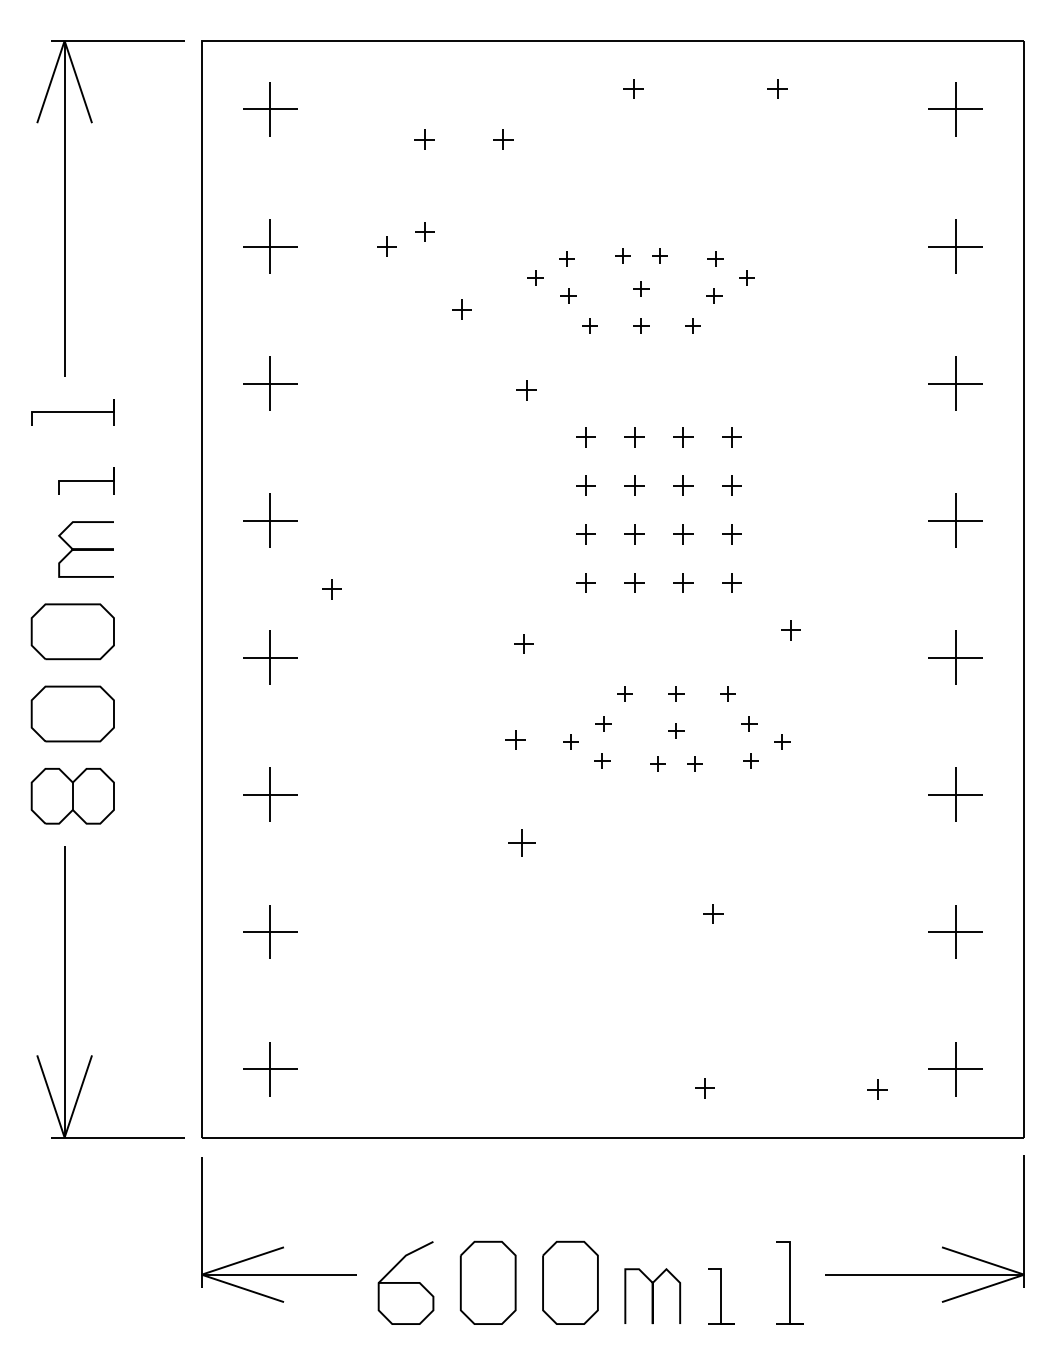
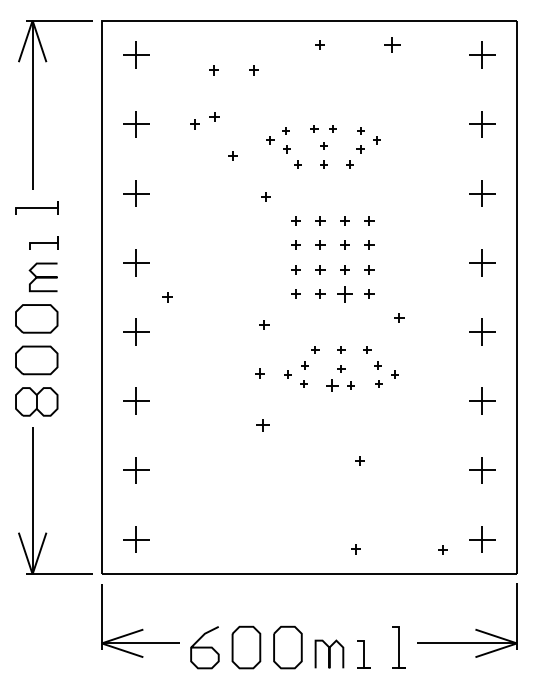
part: (777, 88) -> (392, 44), size x1.6
part: (682, 581) -> (344, 293), size x1.6
part: (656, 763) -> (331, 385), size x1.6

